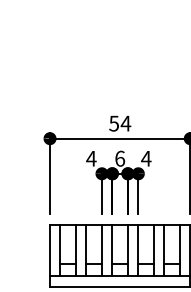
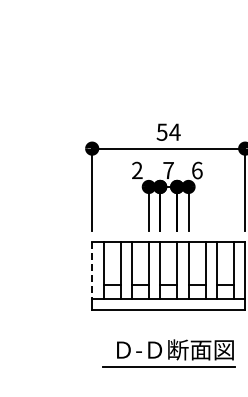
text: (91, 157) -> (137, 169), 4 -> 2
text: (119, 158) -> (168, 170), 6 -> 7
text: (145, 158) -> (196, 170), 4 -> 6
line: (50, 251) -> (92, 271), solid -> dashed

